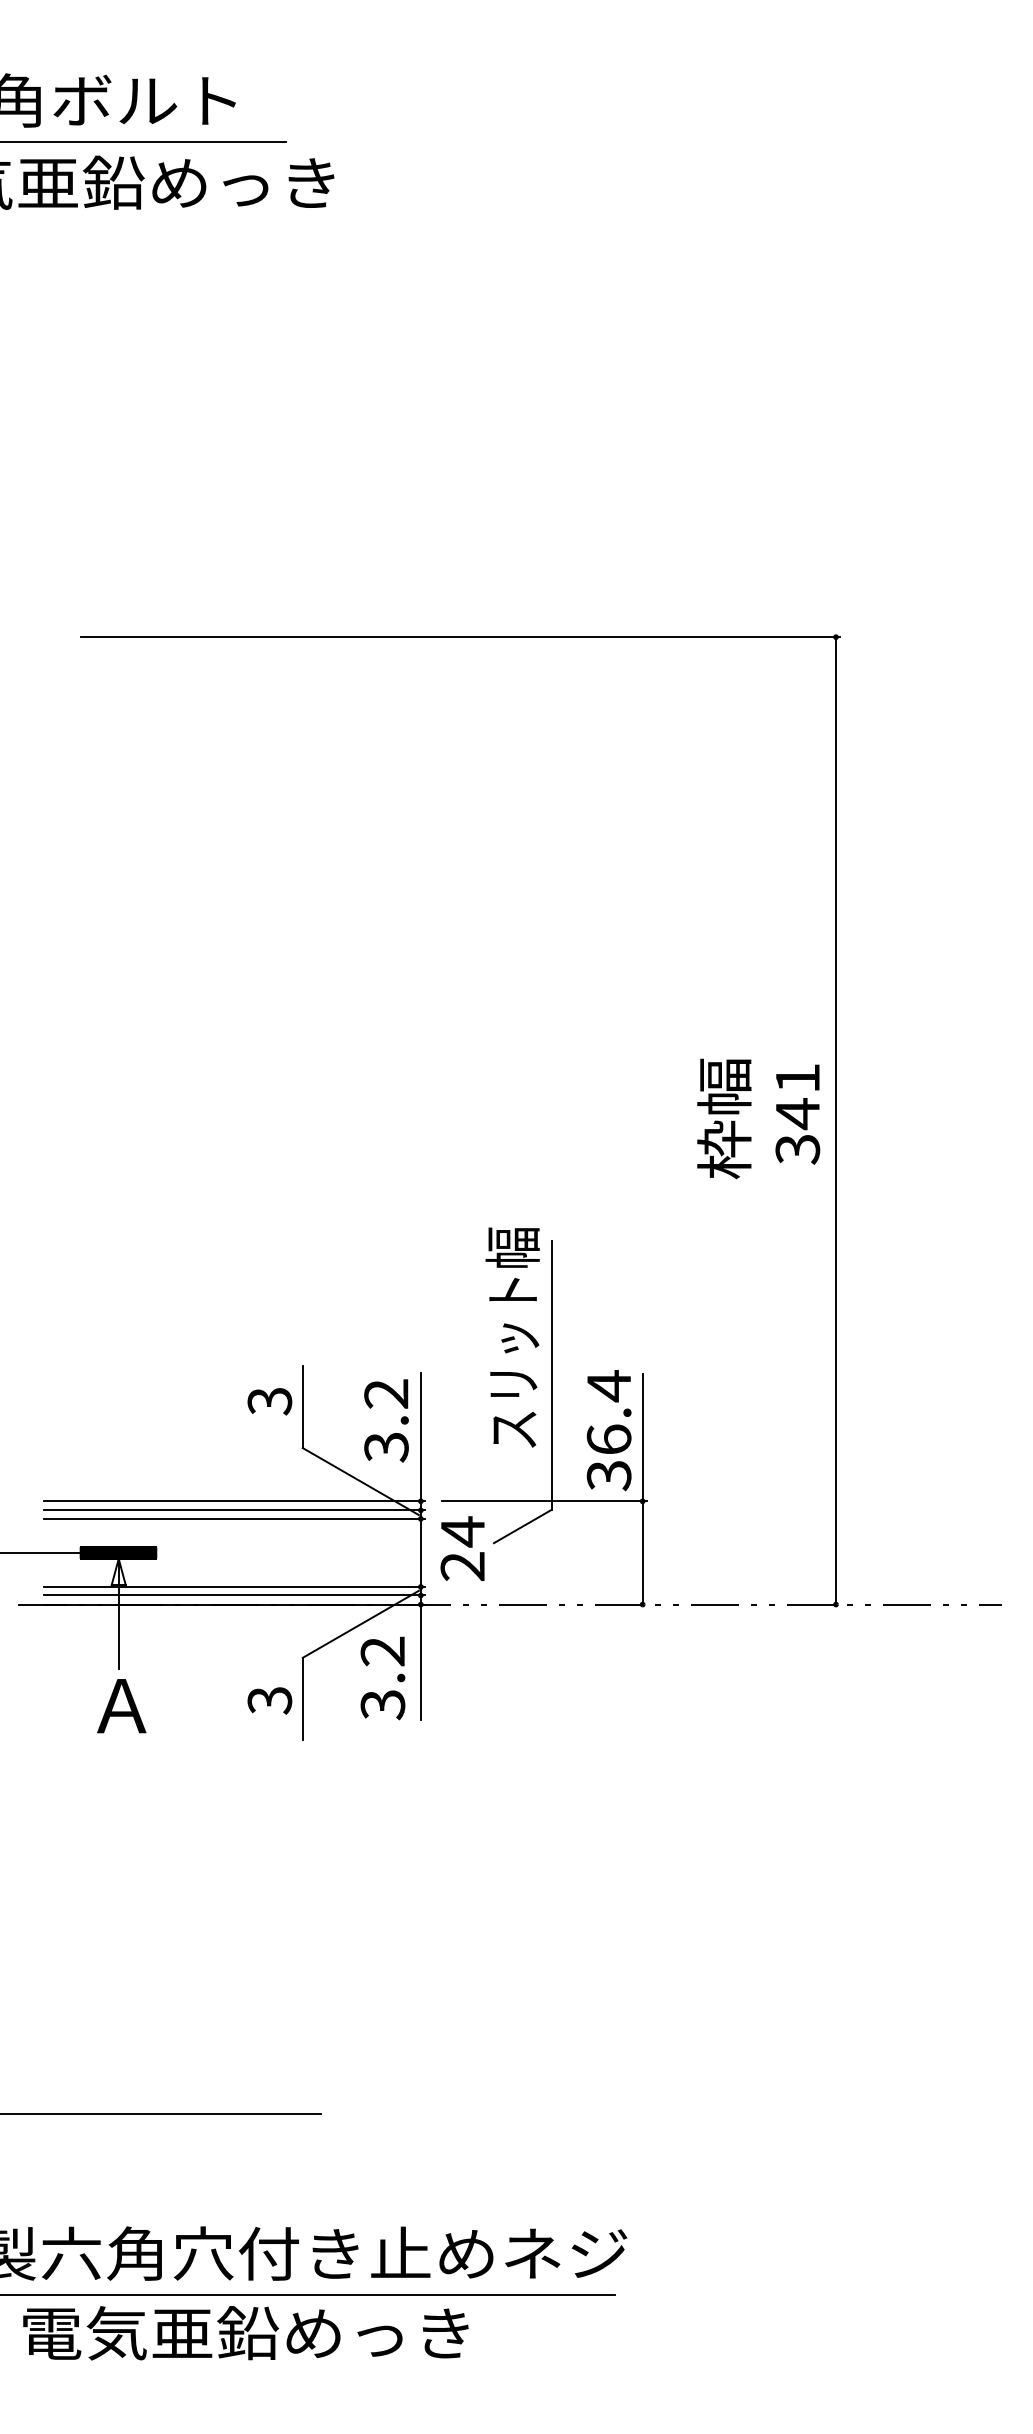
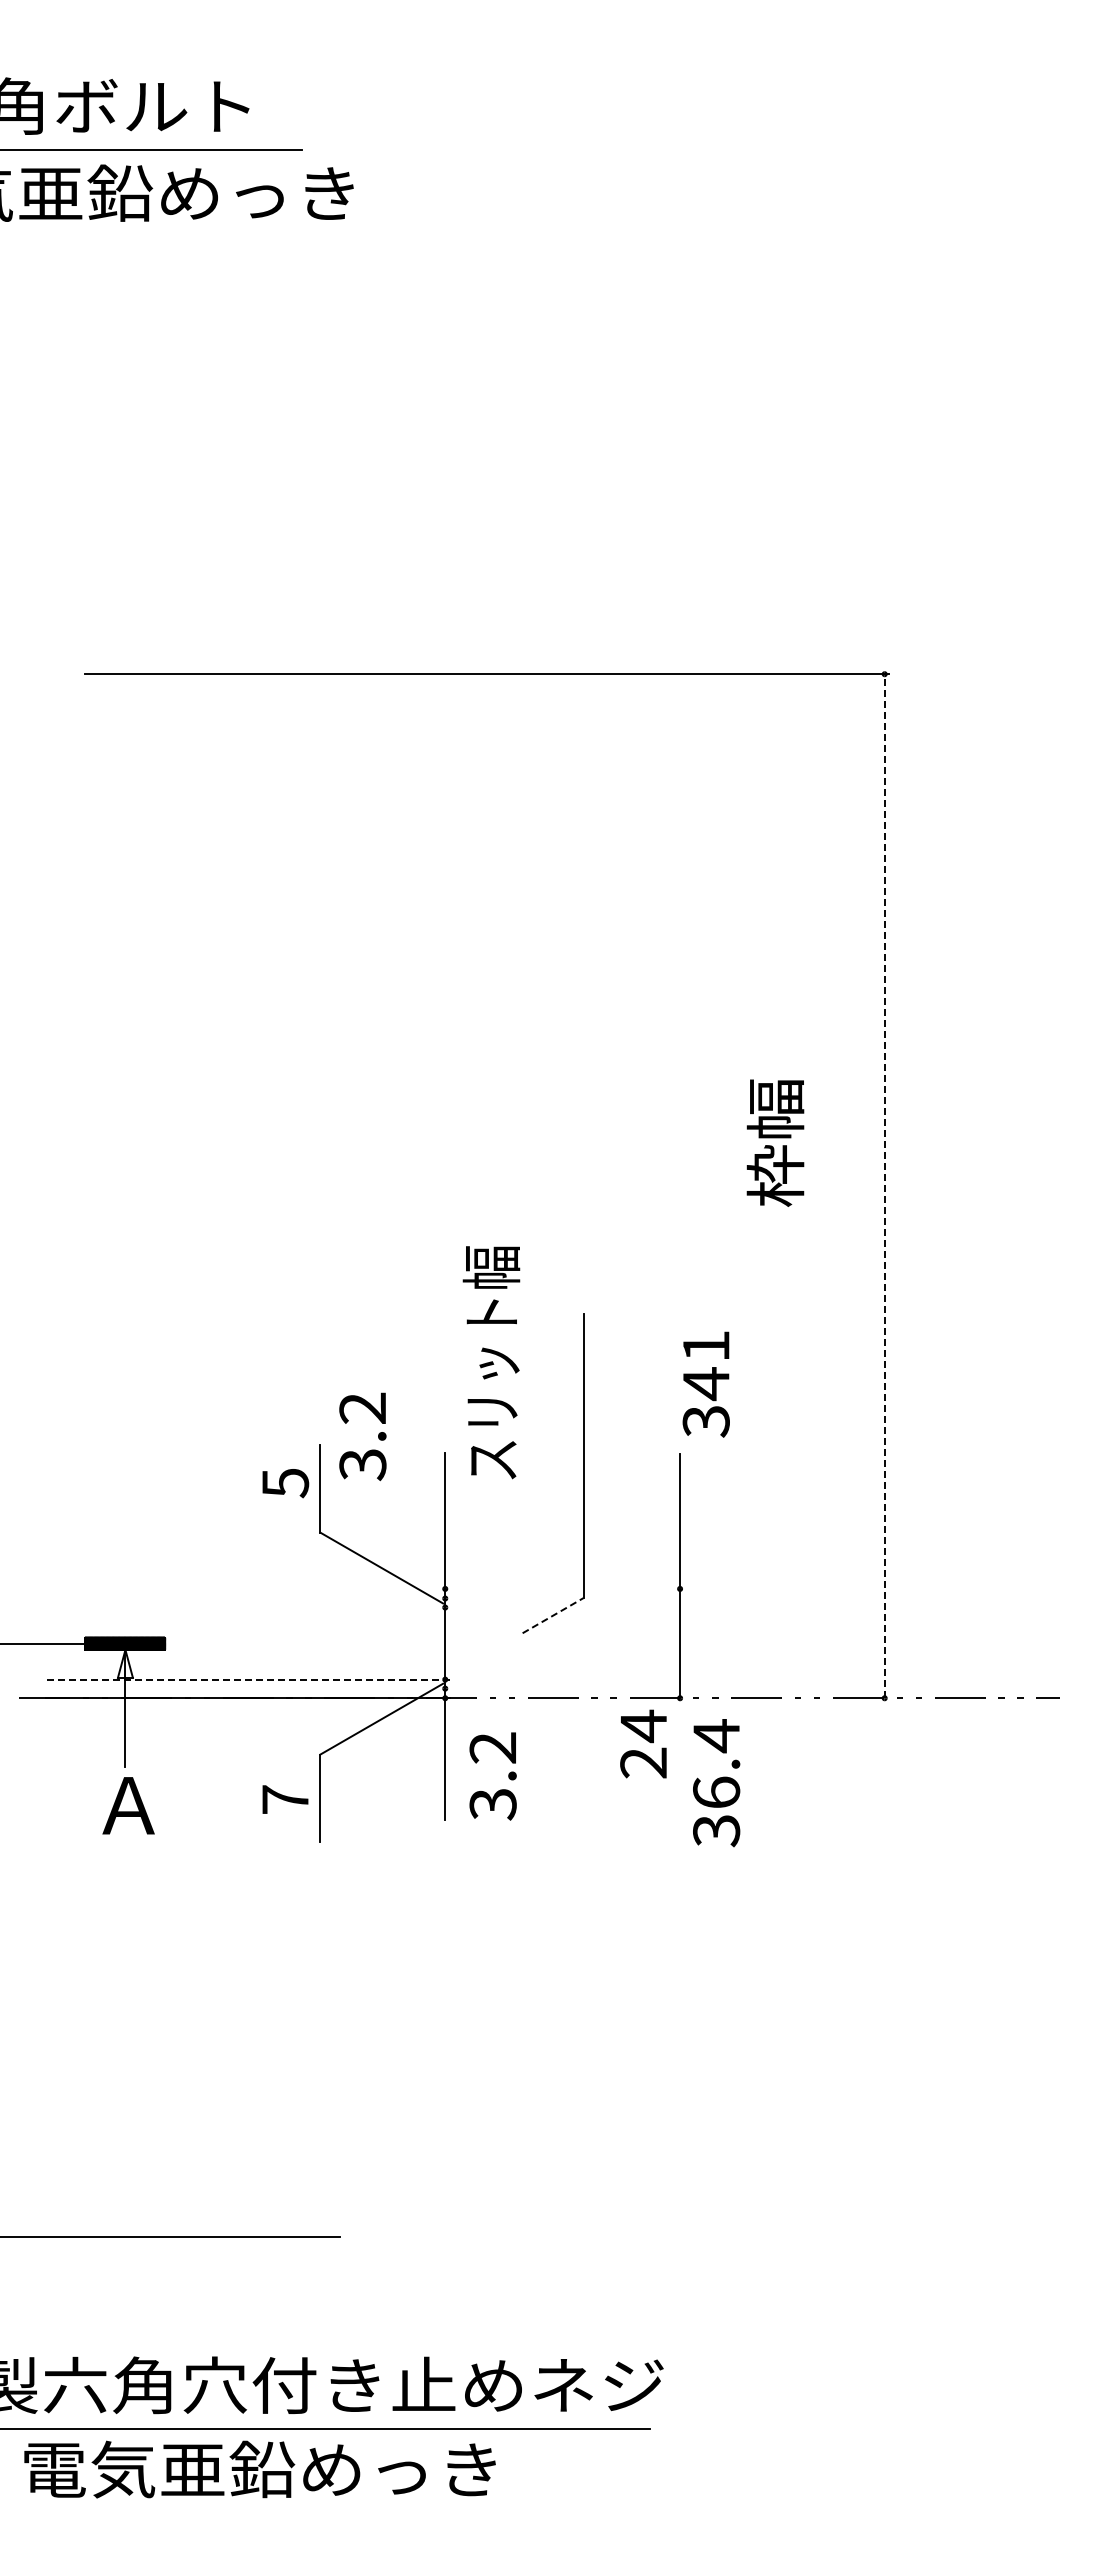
text: (797, 1114) -> (705, 1384), moved
text: (724, 1118) -> (775, 1142), moved
line: (835, 1120) -> (884, 1185), solid -> dashed
text: (512, 1337) -> (491, 1362), moved
text: (268, 1401) -> (284, 1483), 3 -> 5
text: (386, 1420) -> (362, 1436), moved
text: (609, 1430) -> (716, 1783), moved
line: (234, 1500) -> (247, 1588), removed
line: (543, 1500) -> (575, 1588), removed
line: (234, 1510) -> (247, 1598), removed
line: (234, 1518) -> (247, 1607), removed
line: (523, 1526) -> (553, 1615), solid -> dashed
text: (462, 1548) -> (643, 1743), moved
line: (234, 1586) -> (248, 1679), solid -> dashed
line: (234, 1595) -> (247, 1688), removed
text: (382, 1678) -> (492, 1776), moved
text: (269, 1700) -> (285, 1799), 3 -> 7

